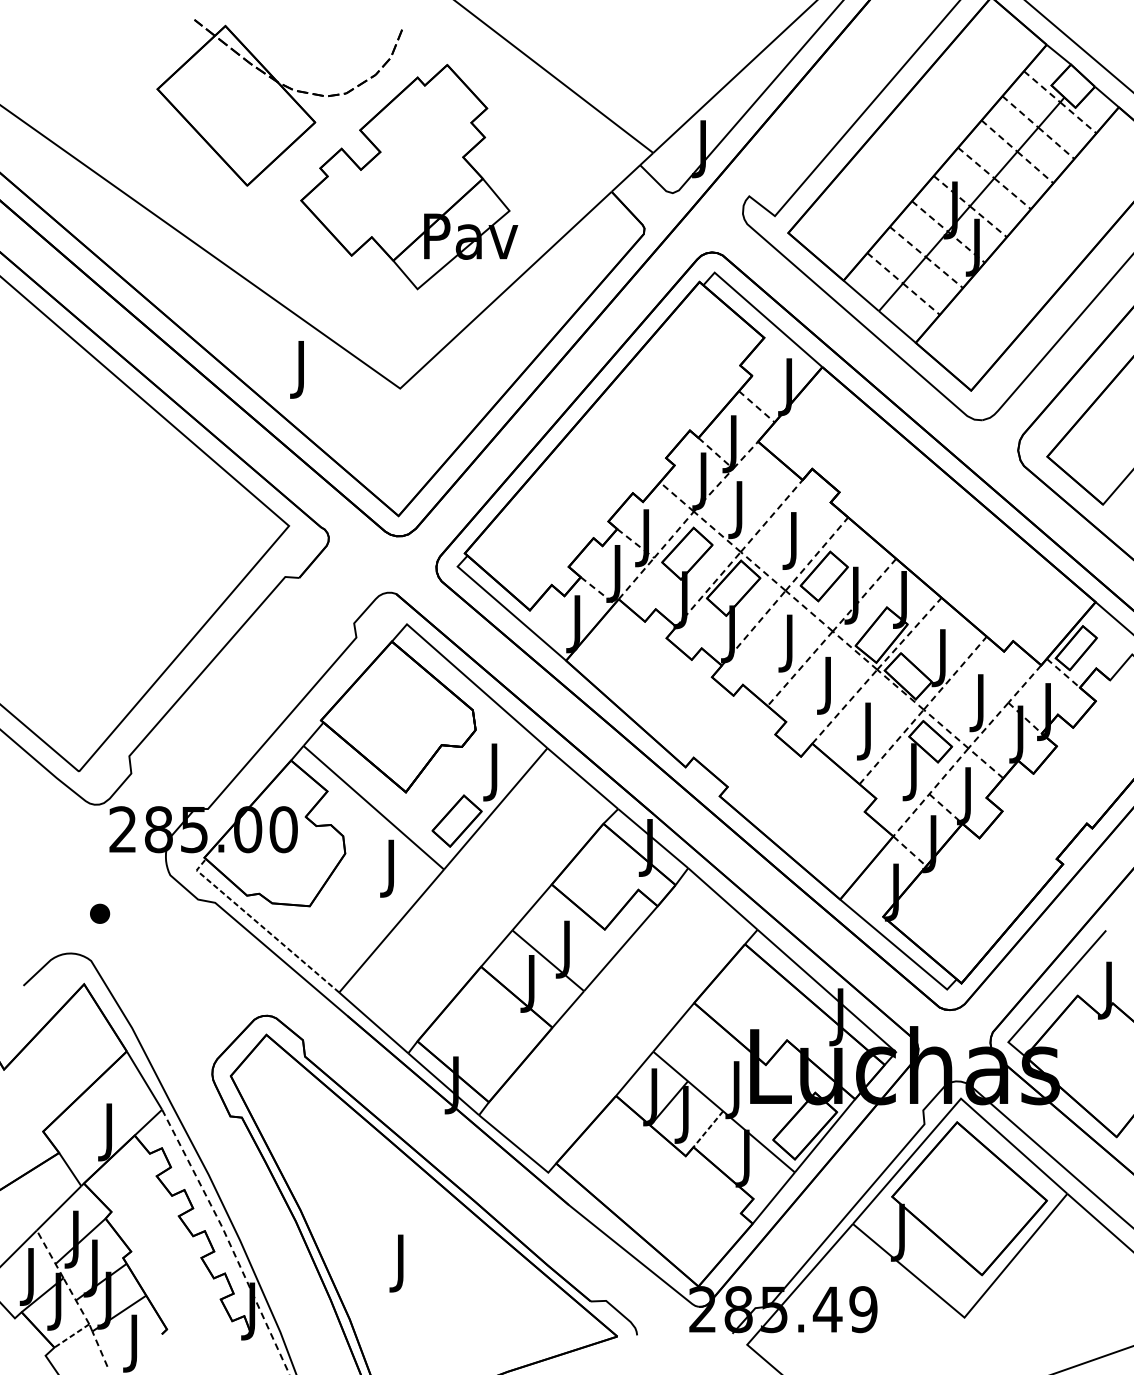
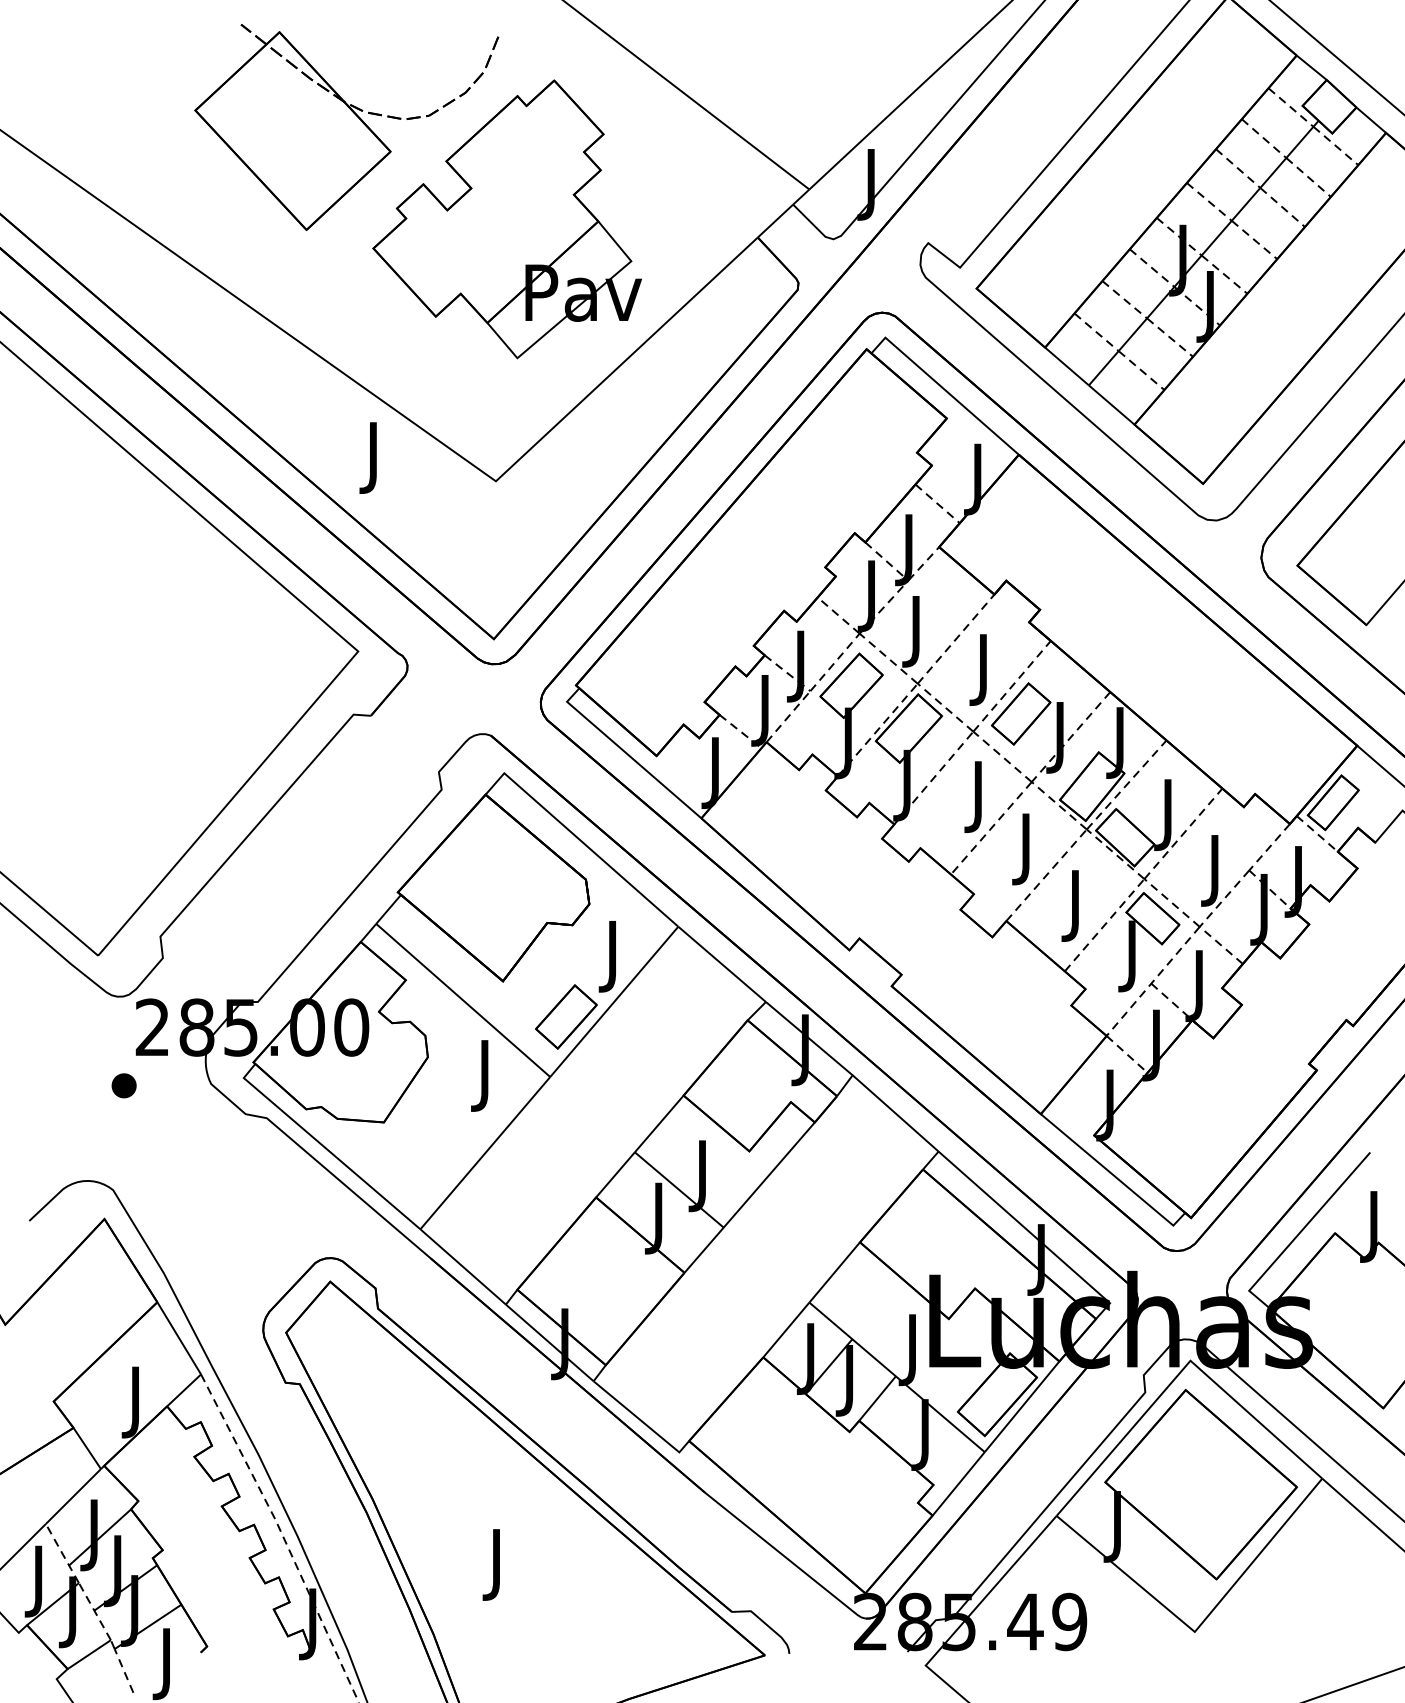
part: (99, 913) -> (123, 1085), moved
line: (261, 925) -> (324, 1146), dashed -> solid
line: (708, 1129) -> (877, 1398), dashed -> solid
line: (72, 1335) -> (89, 1654), dashed -> solid

